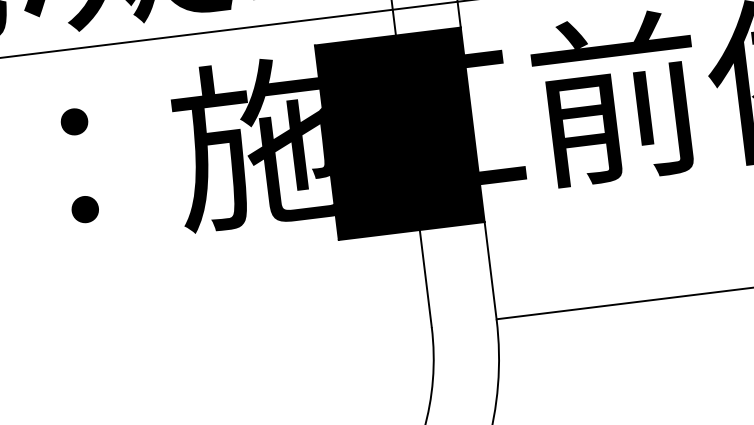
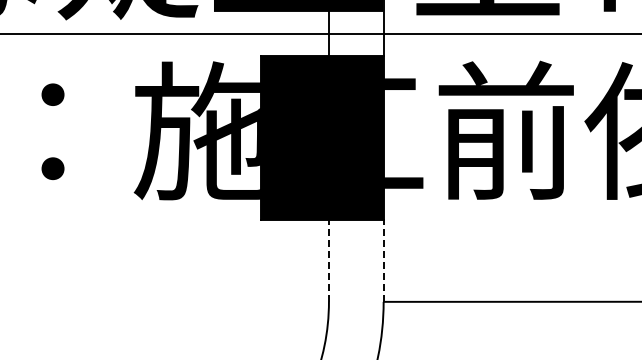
line: (490, 270) -> (383, 260), solid -> dashed
line: (425, 278) -> (328, 260), solid -> dashed

